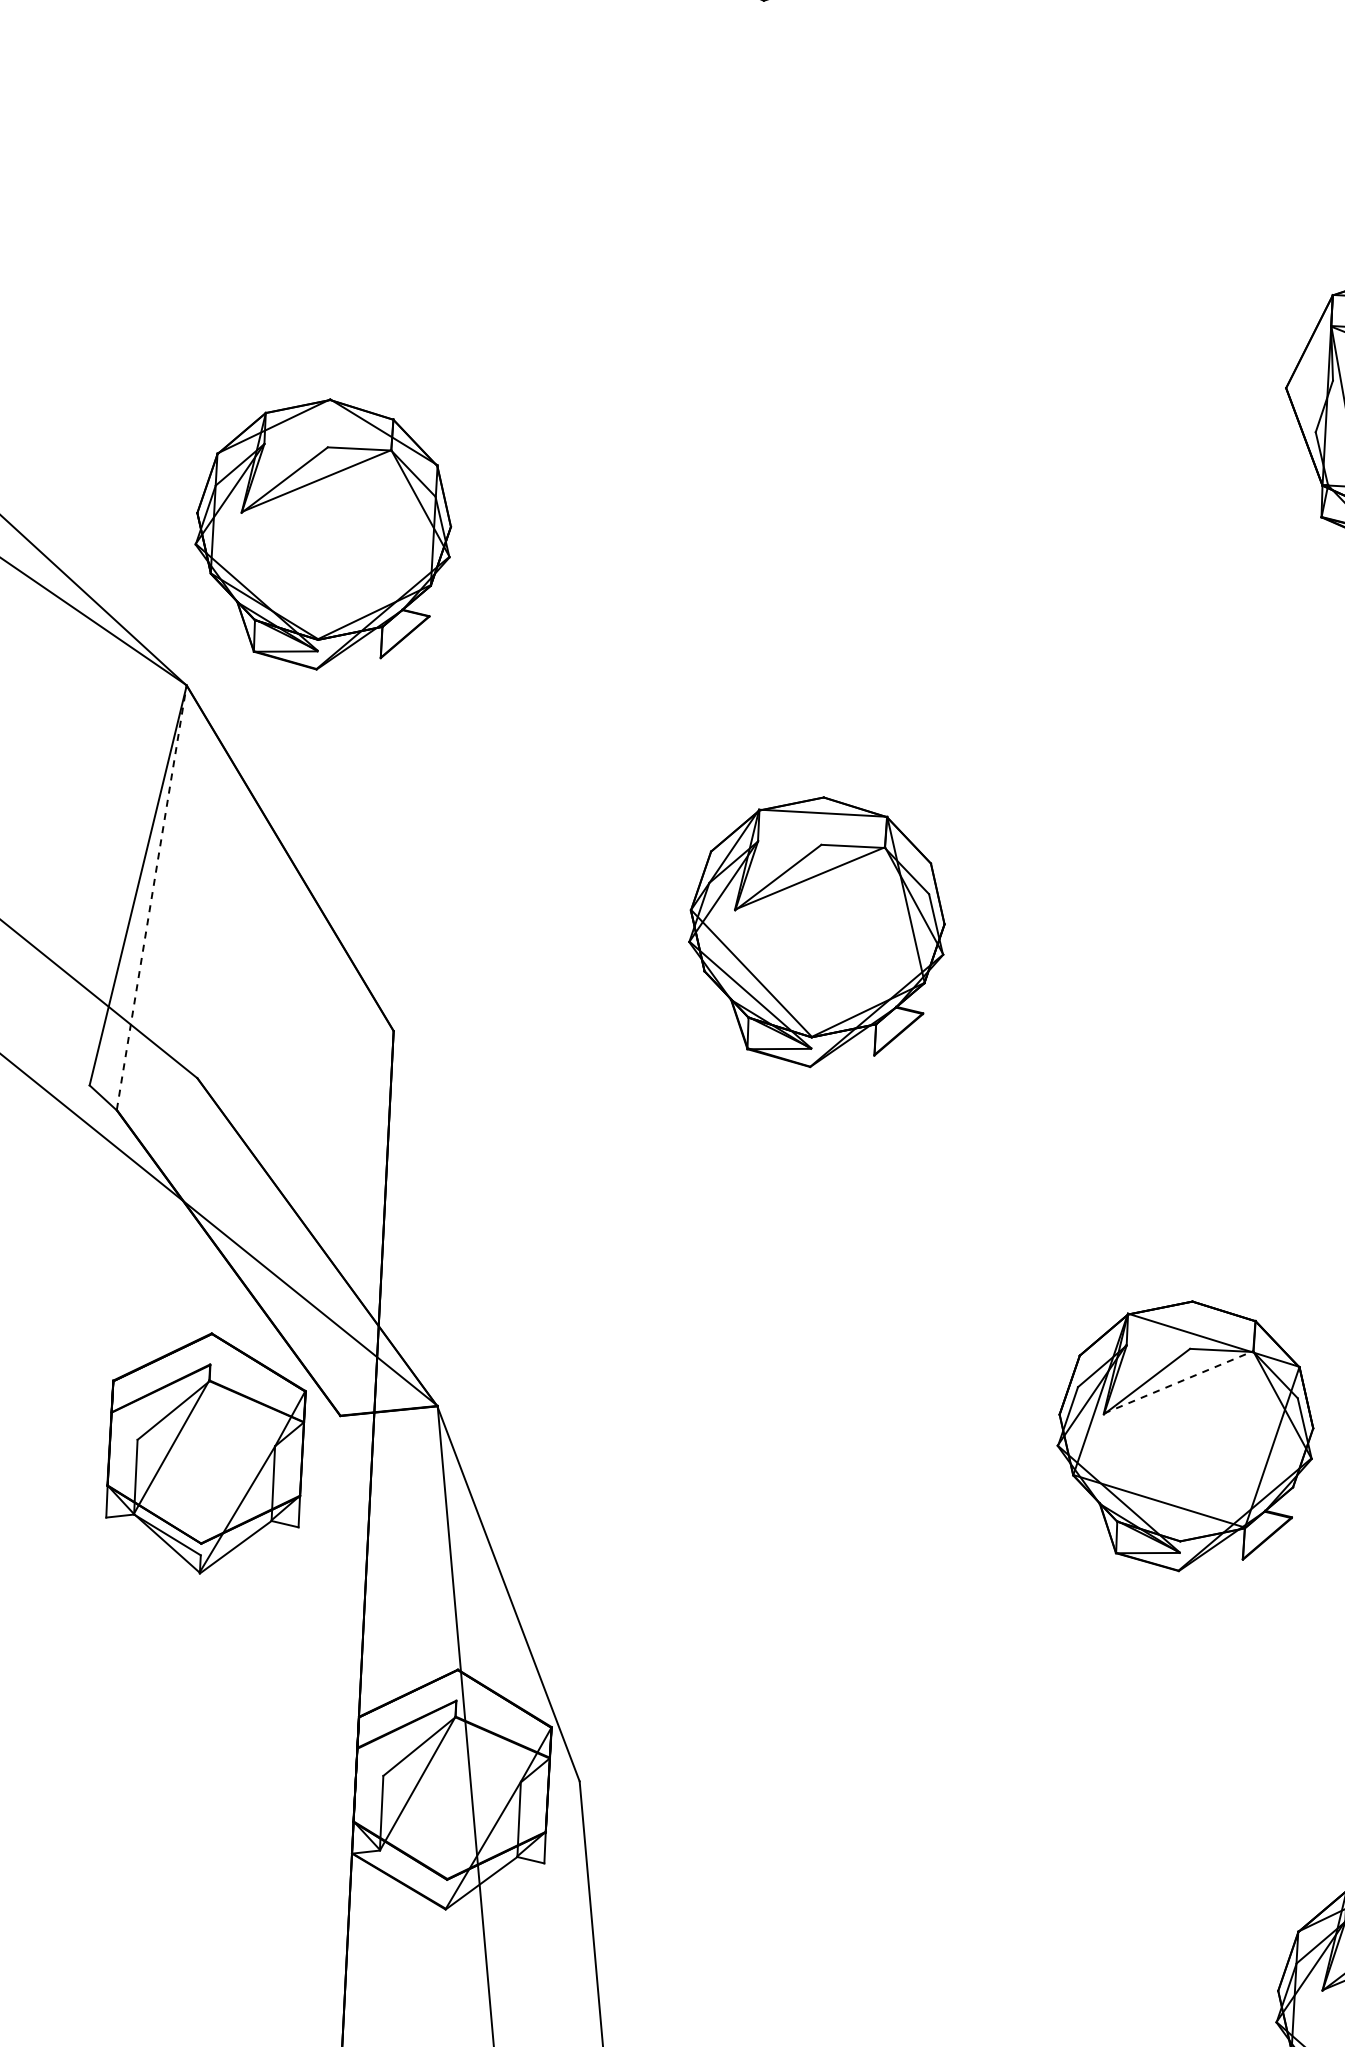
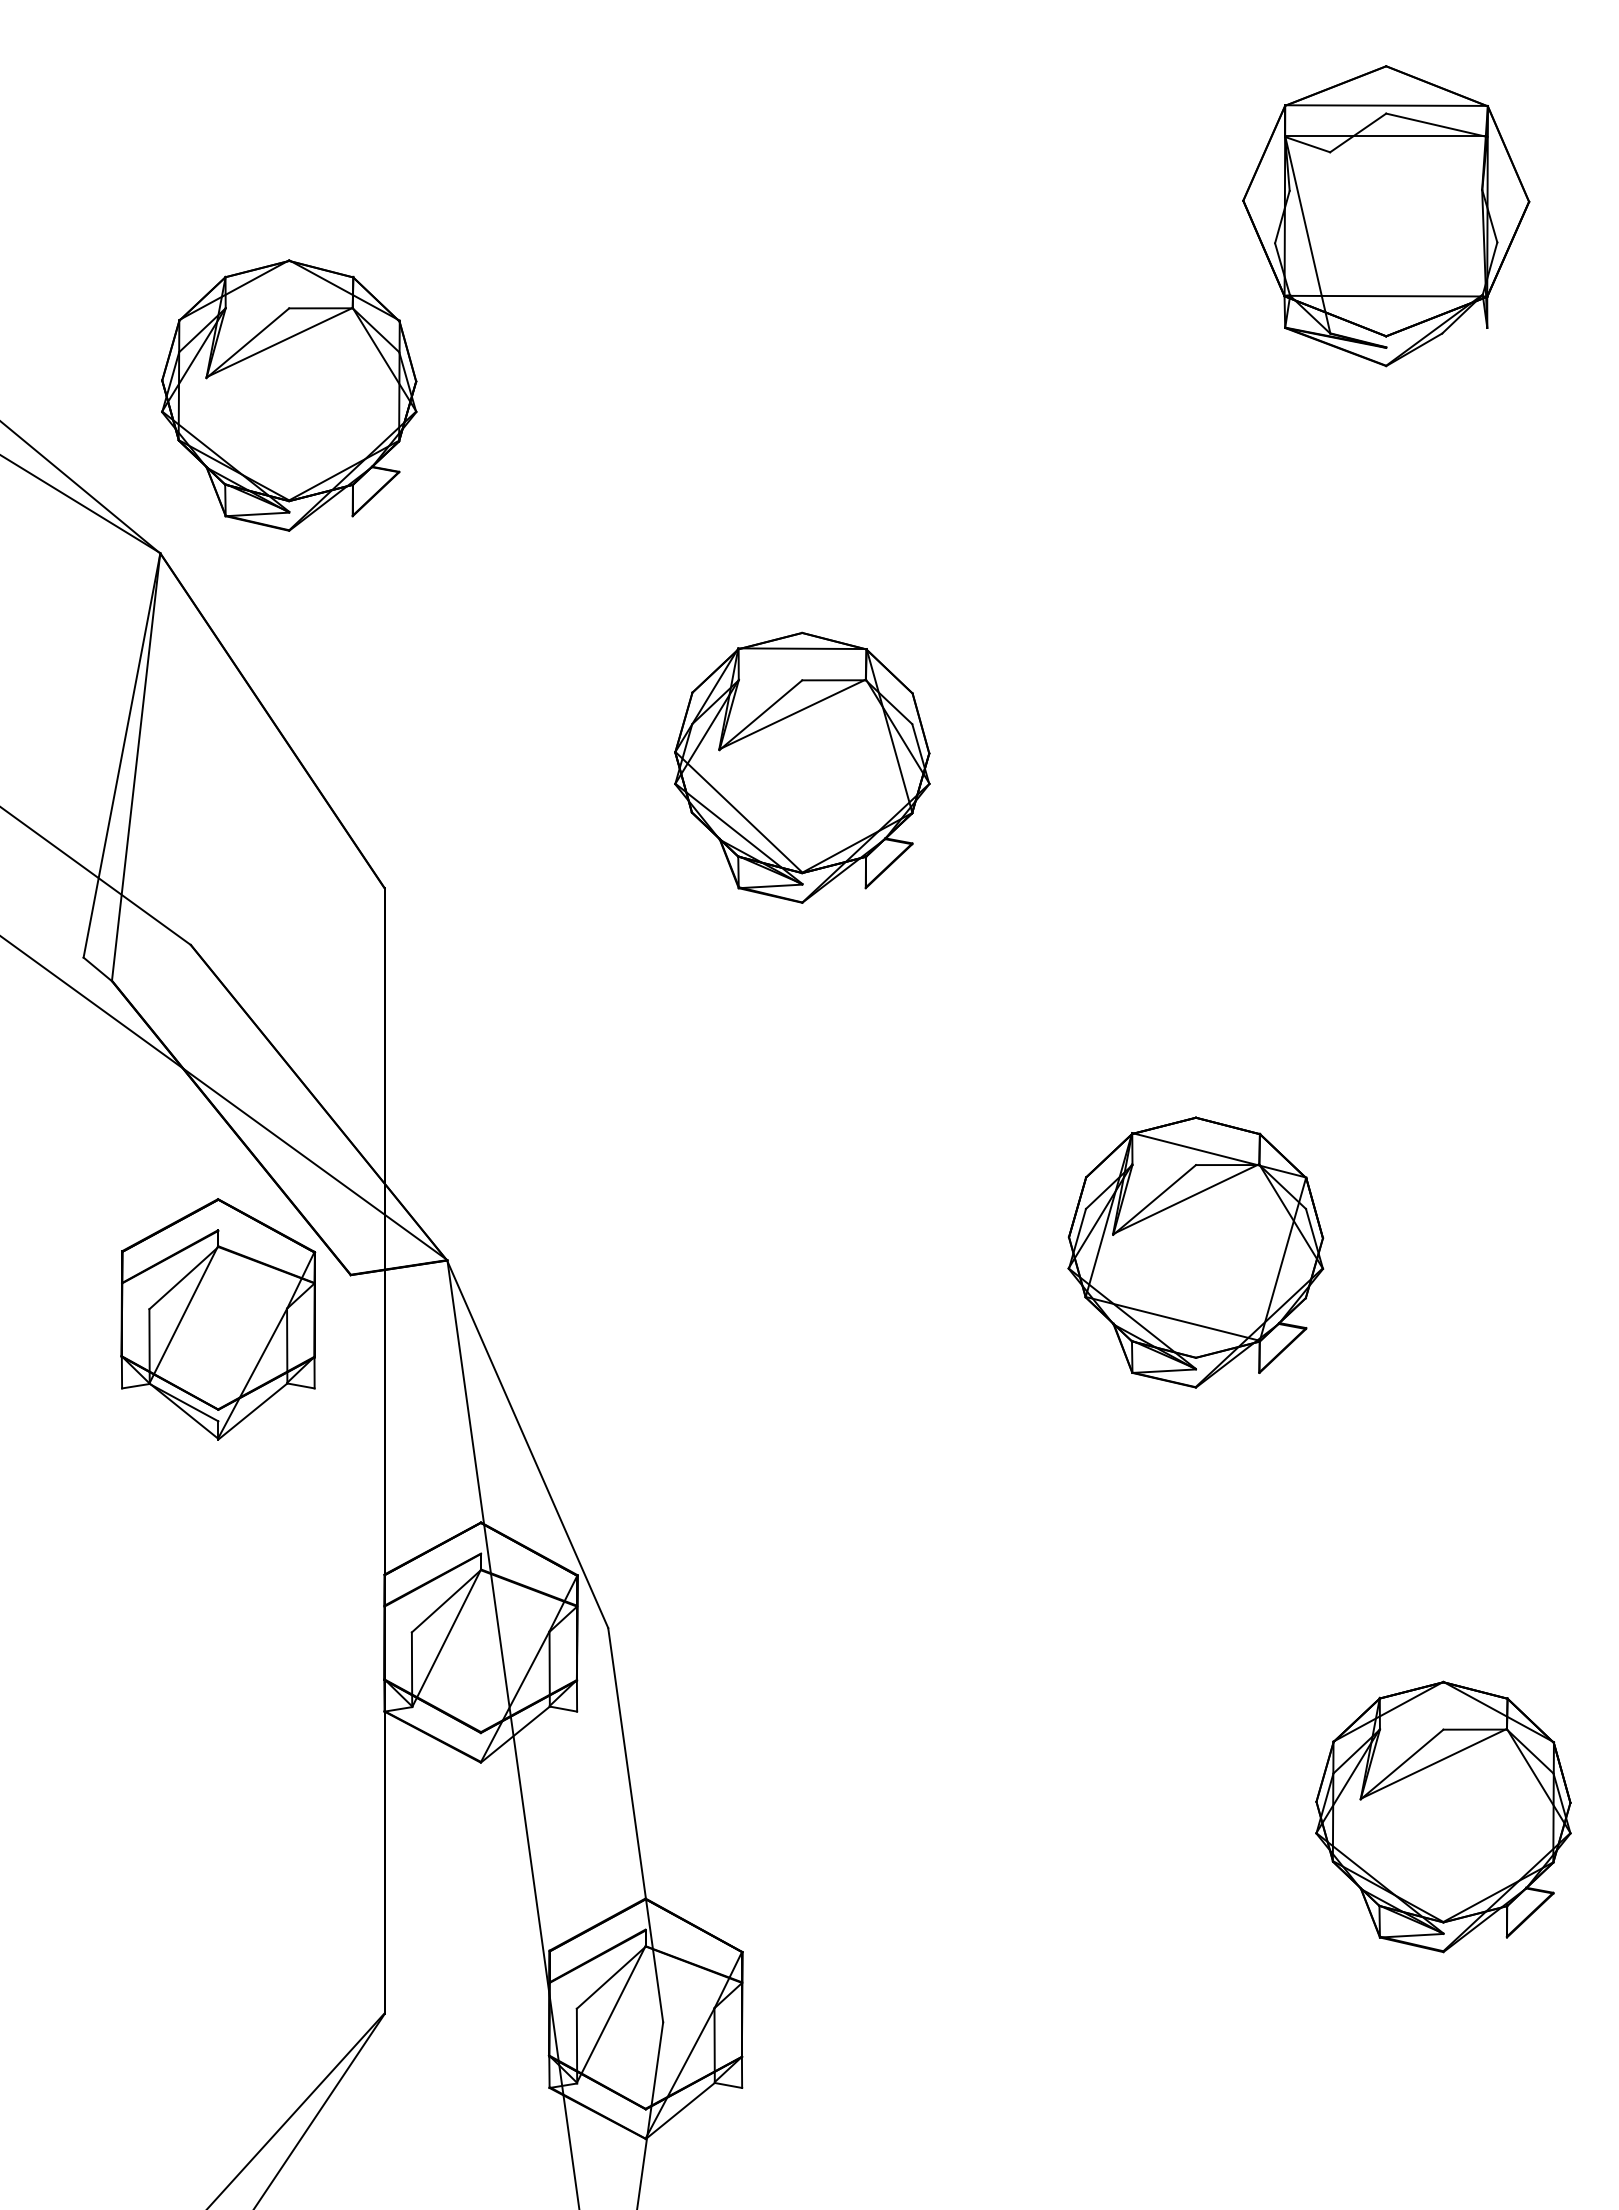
line: (152, 897) -> (136, 766), dashed -> solid
line: (1178, 1382) -> (1186, 1199), dashed -> solid

